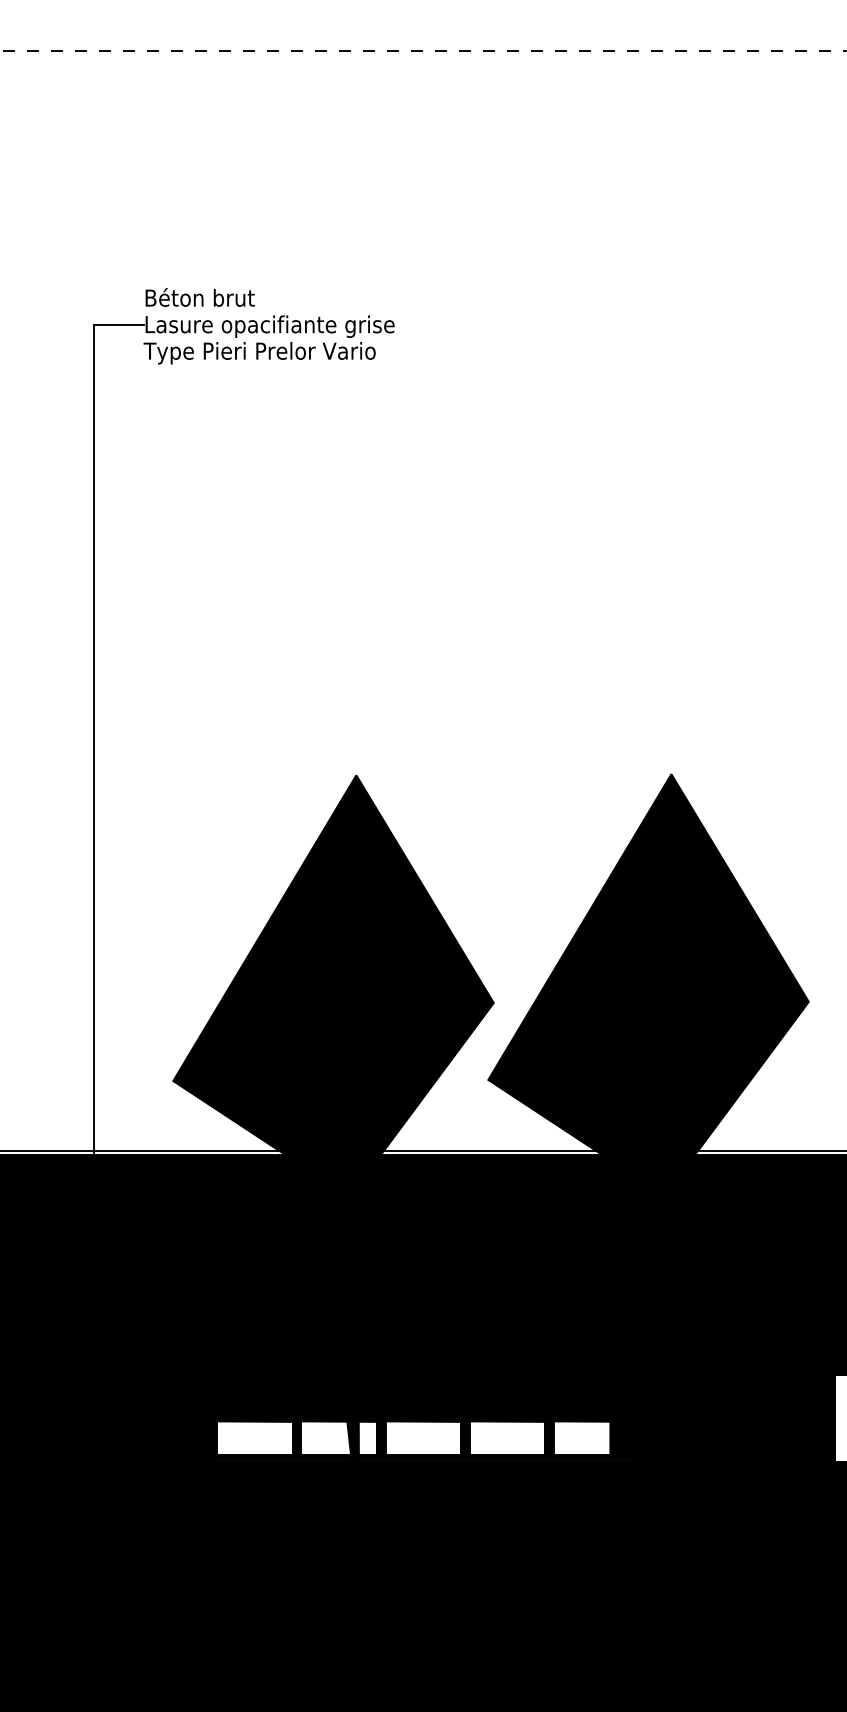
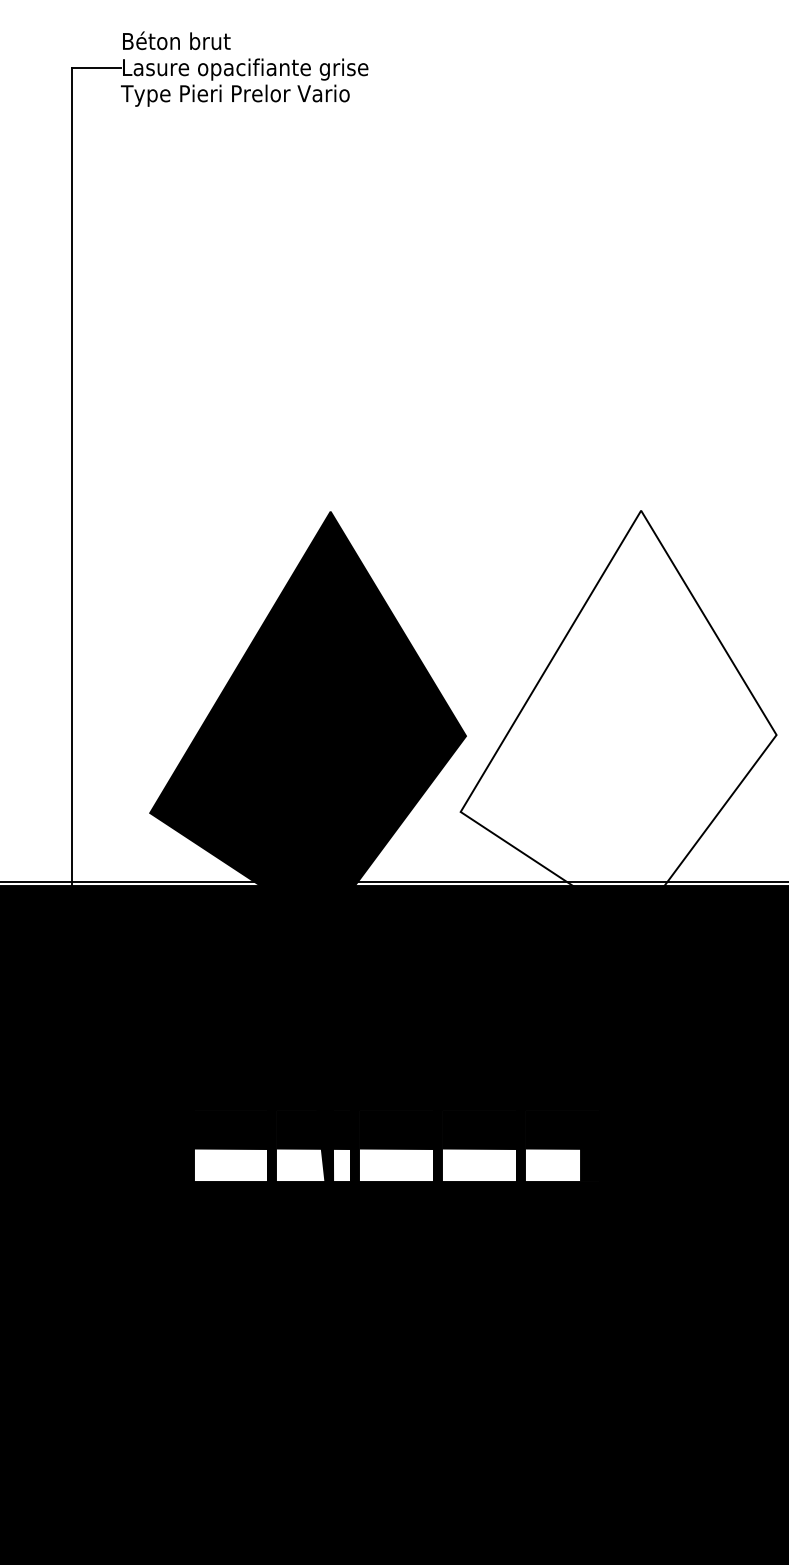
fill: (648, 978) -> (618, 712), removed

